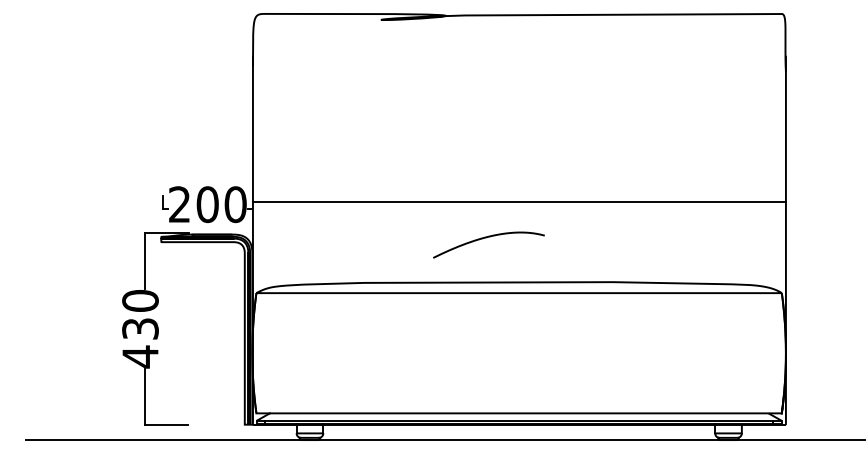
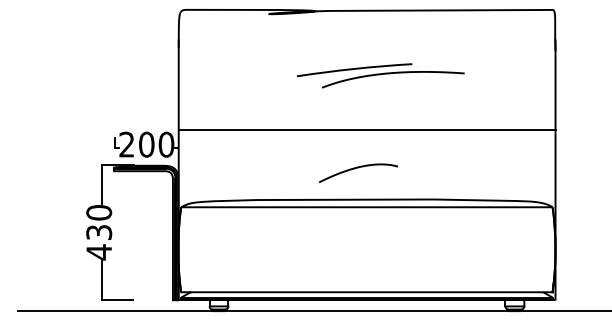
part: (538, 106) -> (380, 75), added
line: (518, 201) -> (366, 129), moved
curve: (488, 238) -> (358, 168), moved

